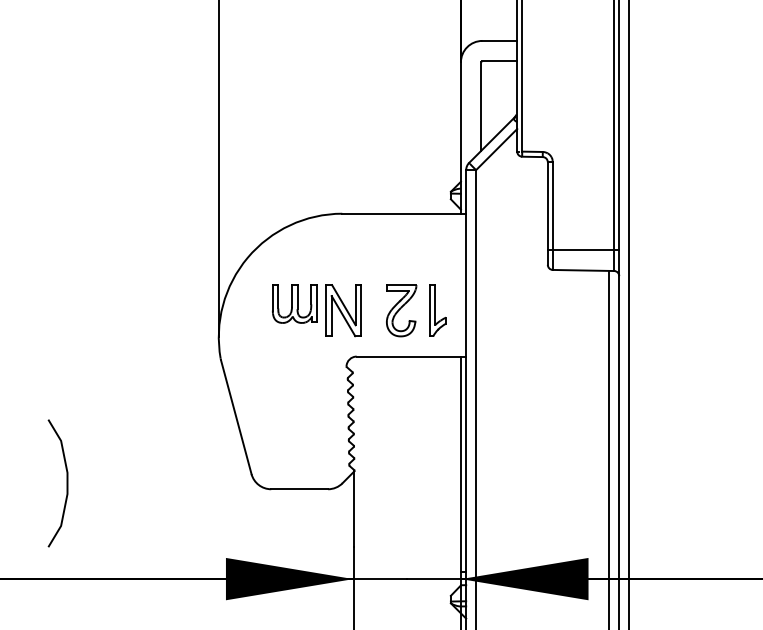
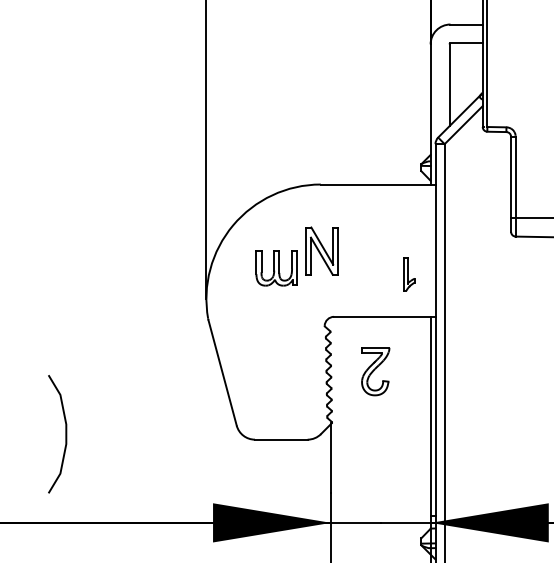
part: (343, 310) -> (321, 250), moved
part: (401, 310) -> (375, 371), moved
part: (437, 310) -> (408, 274), size x0.7

